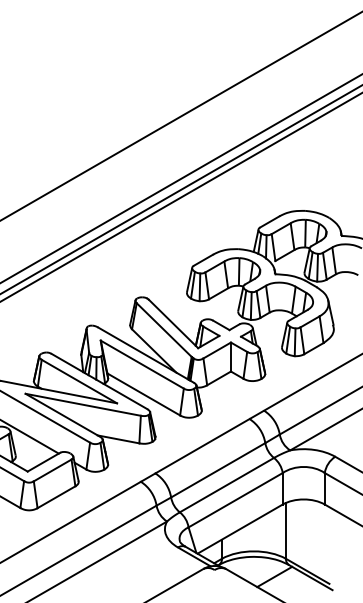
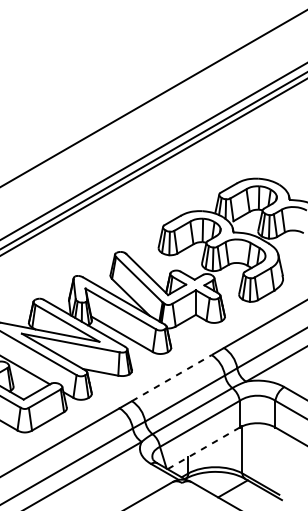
line: (202, 445) -> (171, 377), solid -> dashed
line: (239, 529) -> (203, 448), solid -> dashed

